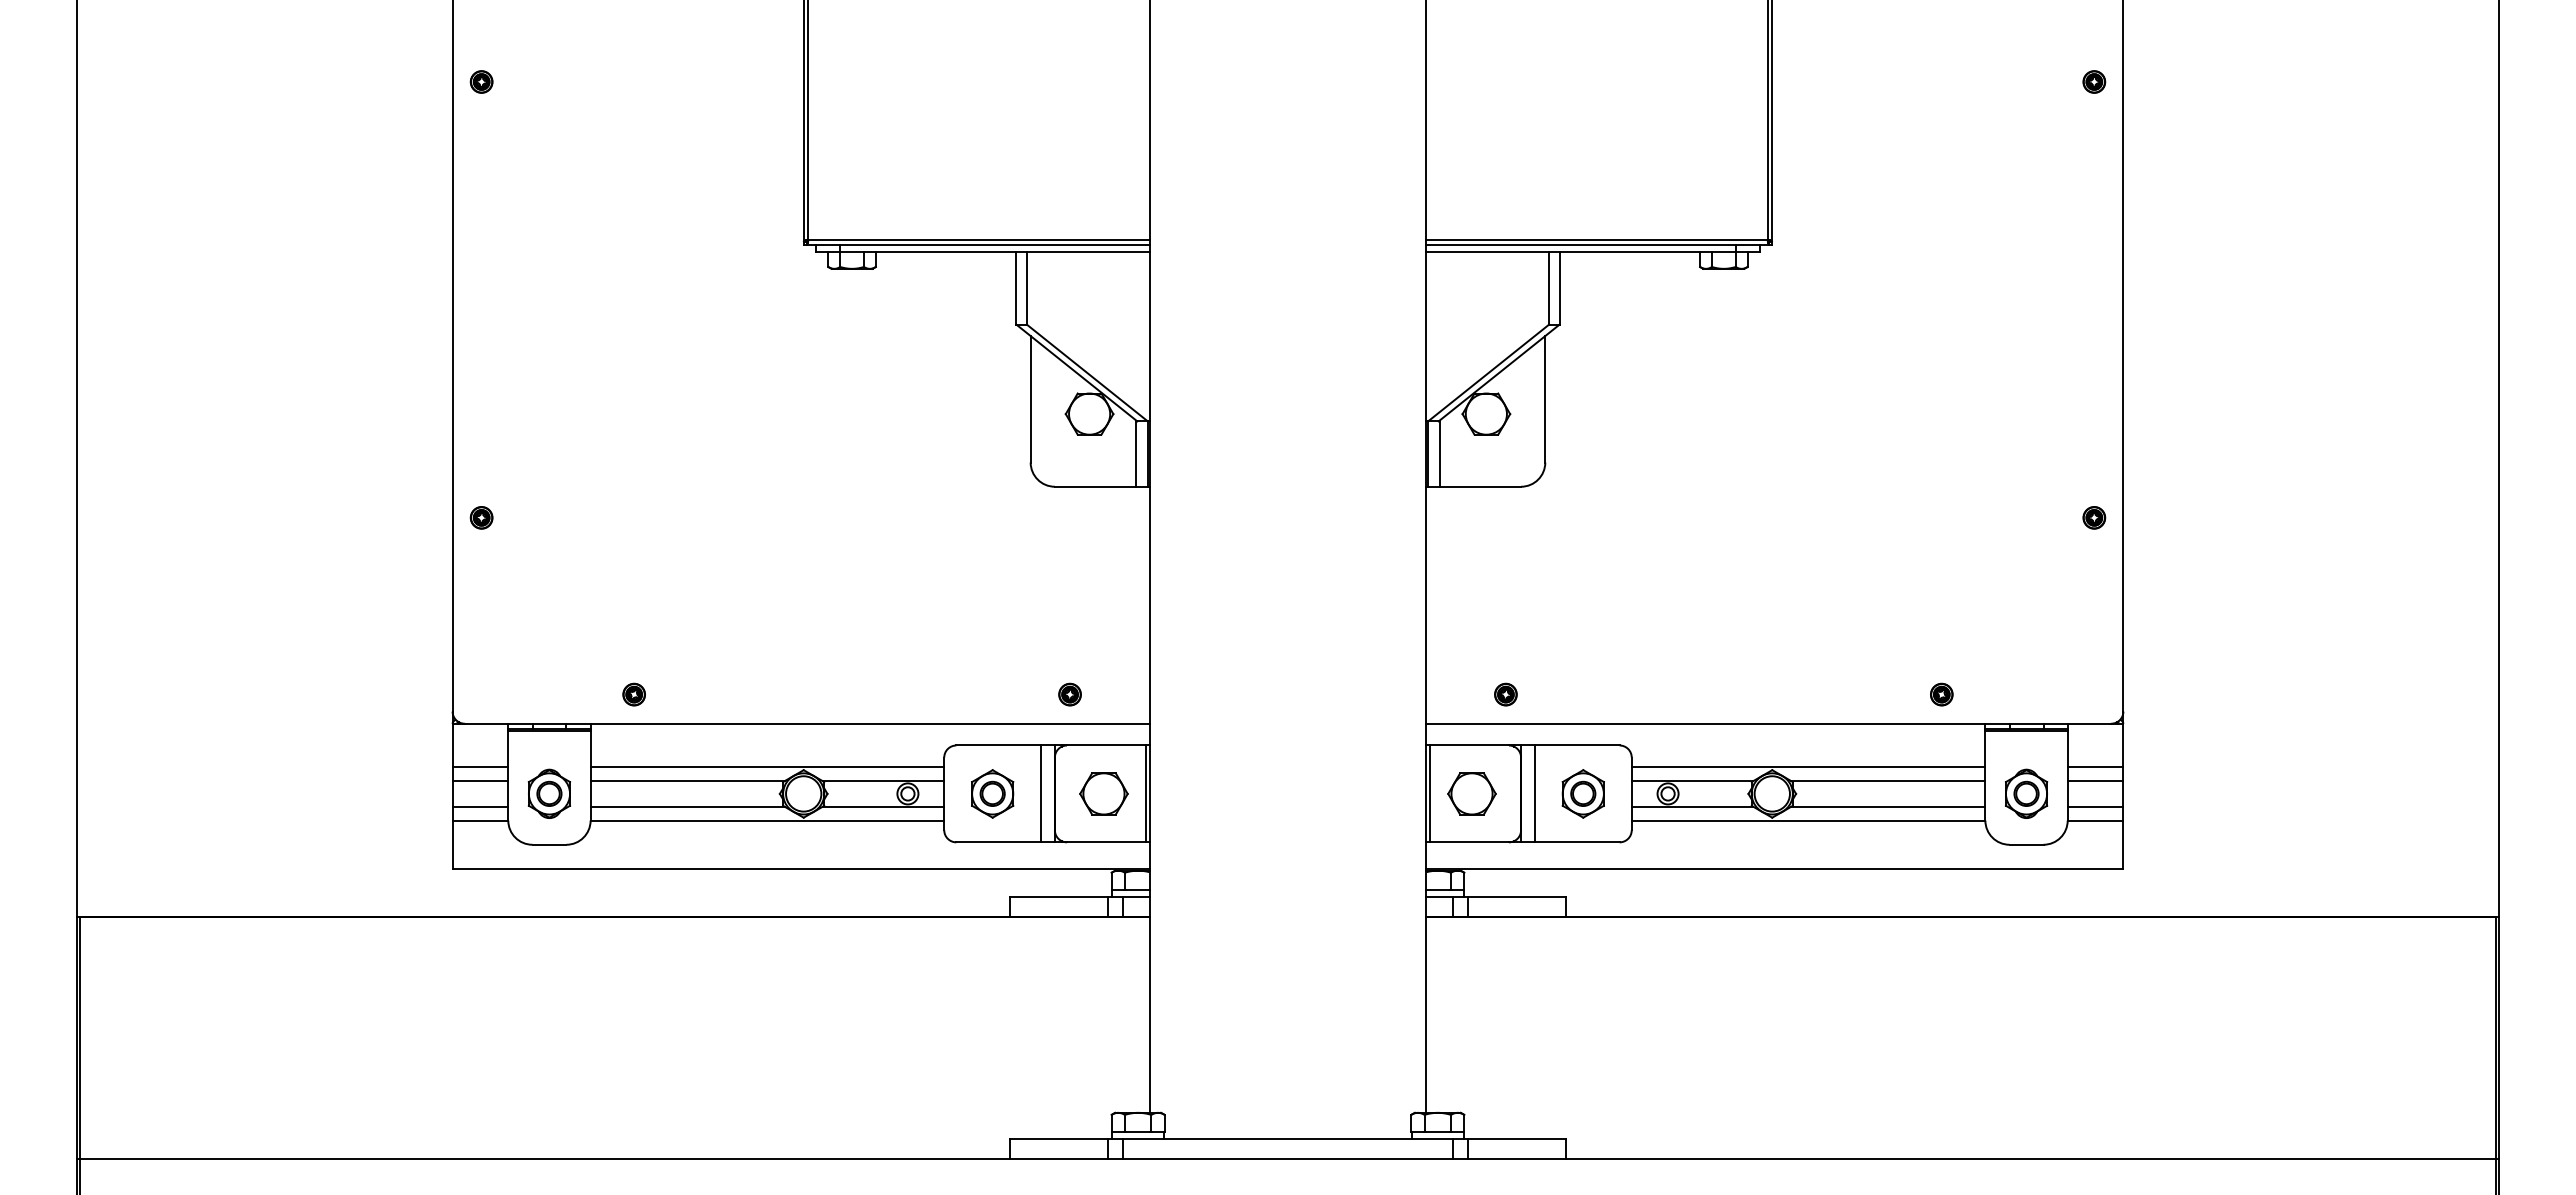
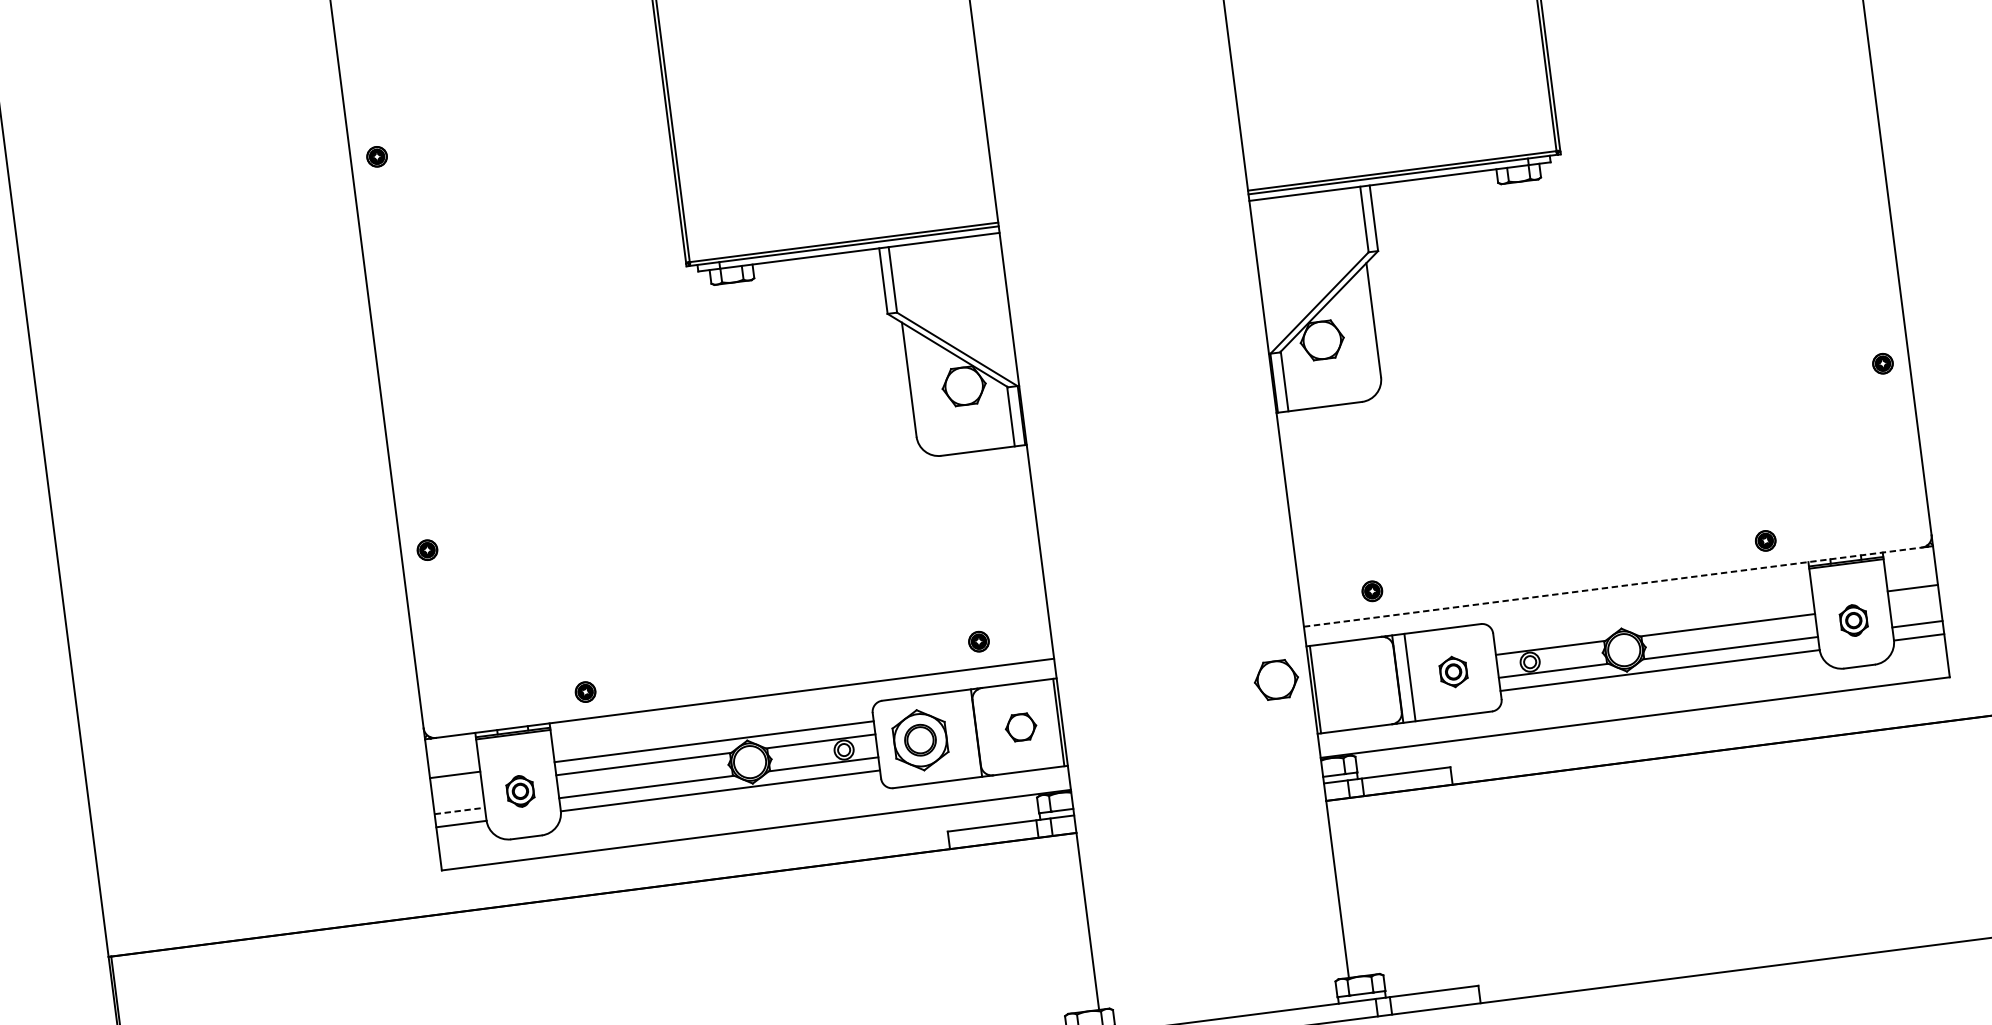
line: (1769, 723) -> (1613, 586), solid -> dashed
line: (1808, 766) -> (1653, 621), removed
line: (480, 781) -> (456, 788), removed
line: (2095, 781) -> (1914, 601), removed
part: (548, 793) -> (519, 791), size x0.7
part: (992, 793) -> (920, 739), size x1.4
line: (1041, 793) -> (964, 734), removed
part: (1103, 793) -> (1020, 727), size x0.7
part: (1471, 793) -> (1275, 679), moved
part: (1582, 793) -> (1452, 671), size x0.7
part: (2026, 793) -> (1853, 620), size x0.7
line: (480, 806) -> (459, 810), solid -> dashed

